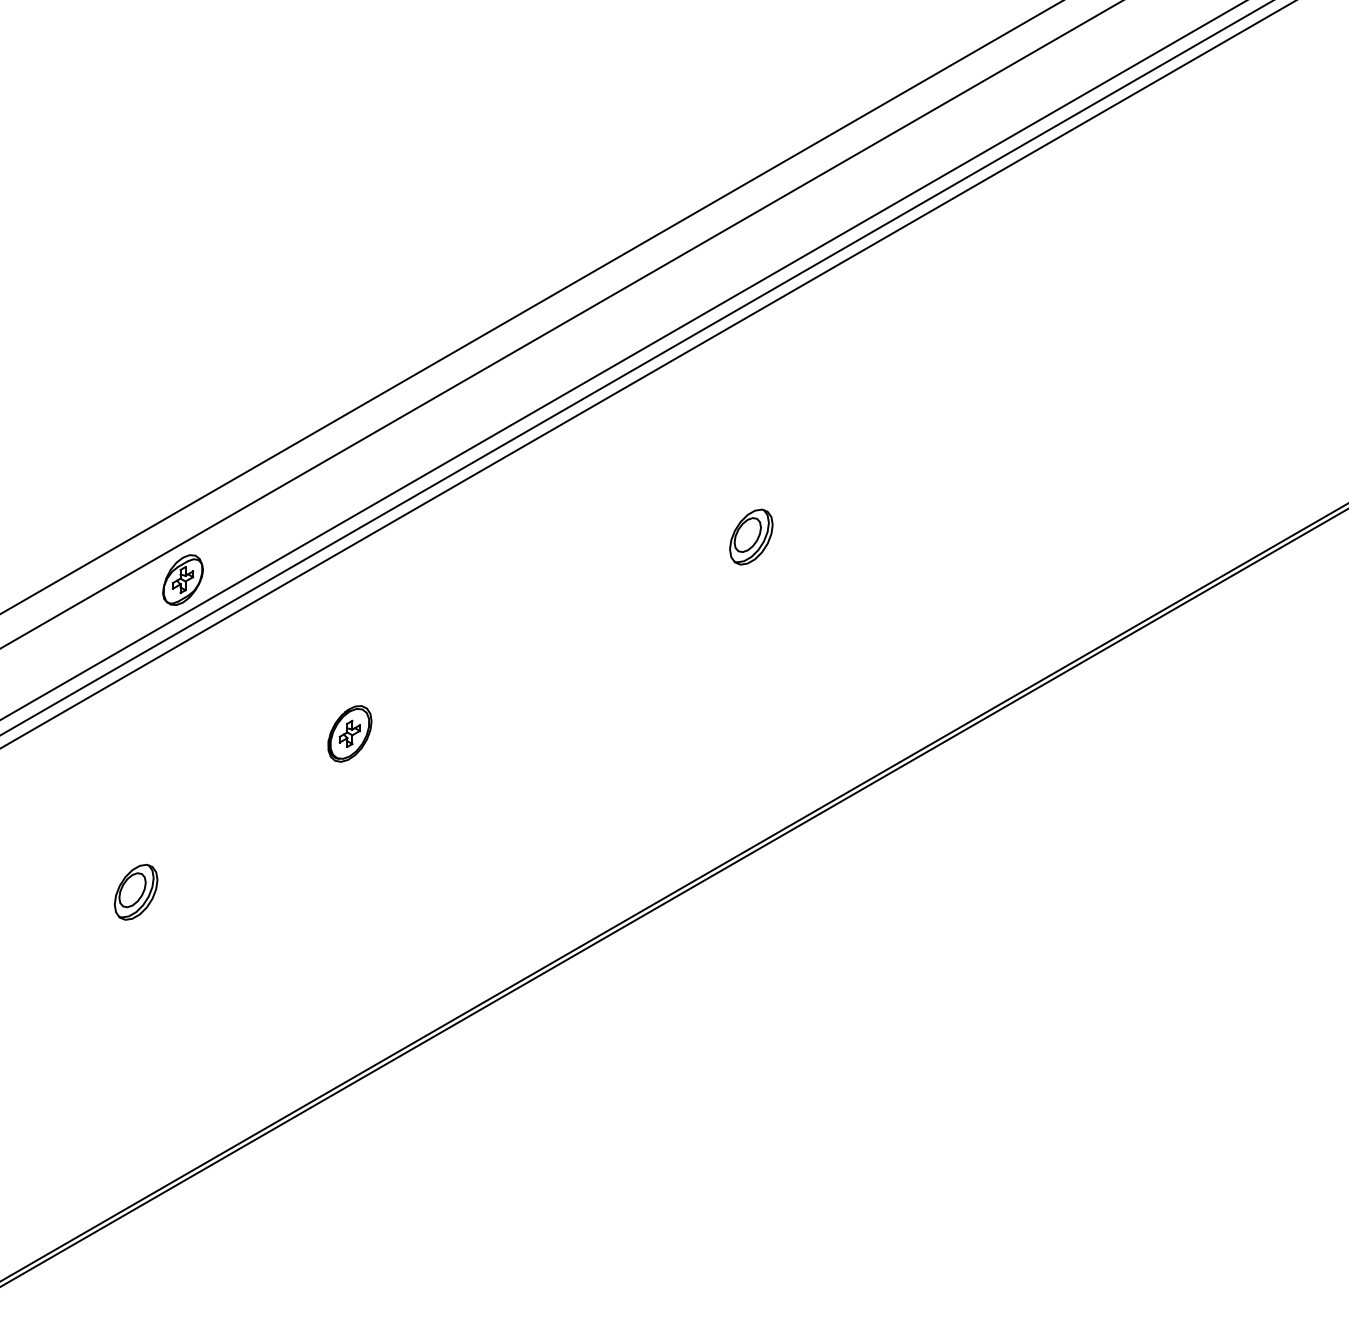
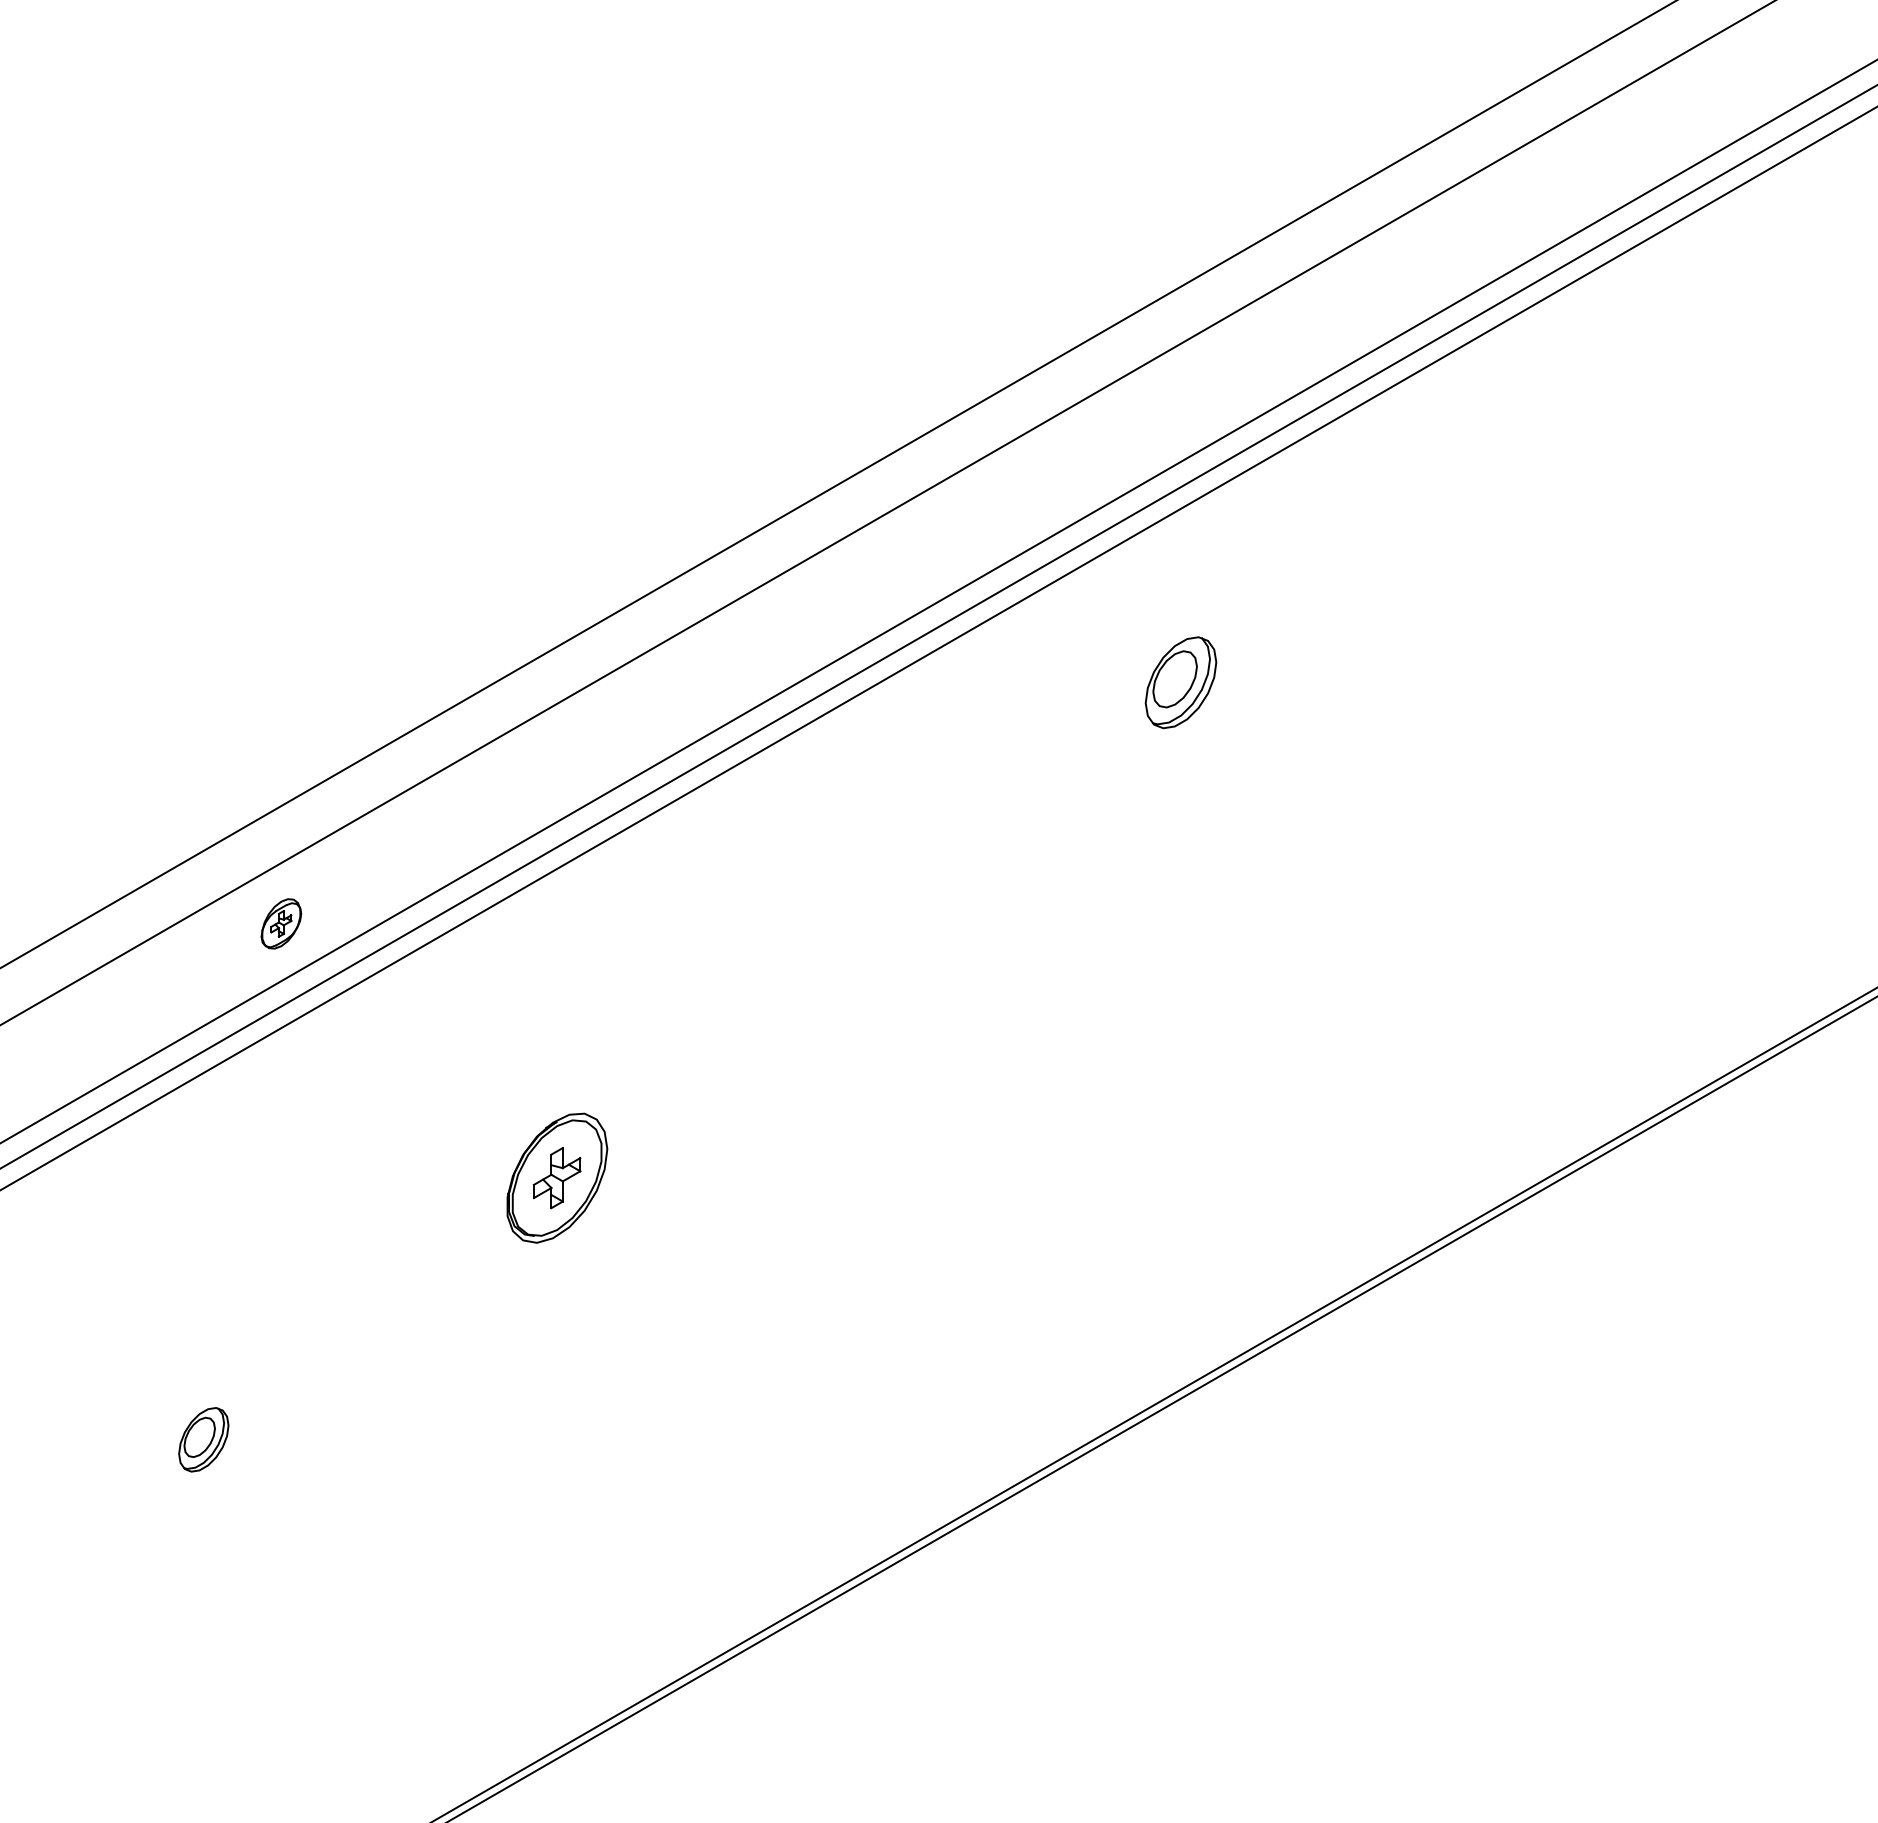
part: (751, 536) -> (1181, 681), moved
part: (182, 579) -> (280, 922), size x0.6
part: (349, 733) -> (556, 1177), size x1.4
part: (135, 891) -> (202, 1438), size x0.7

